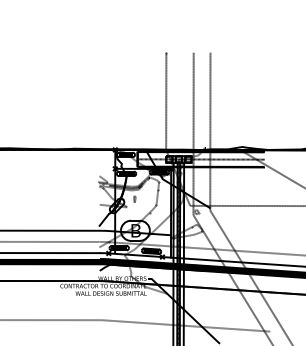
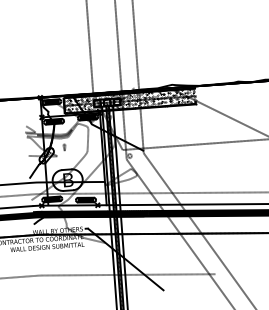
hatch: (200, 159) -> (129, 101), added

